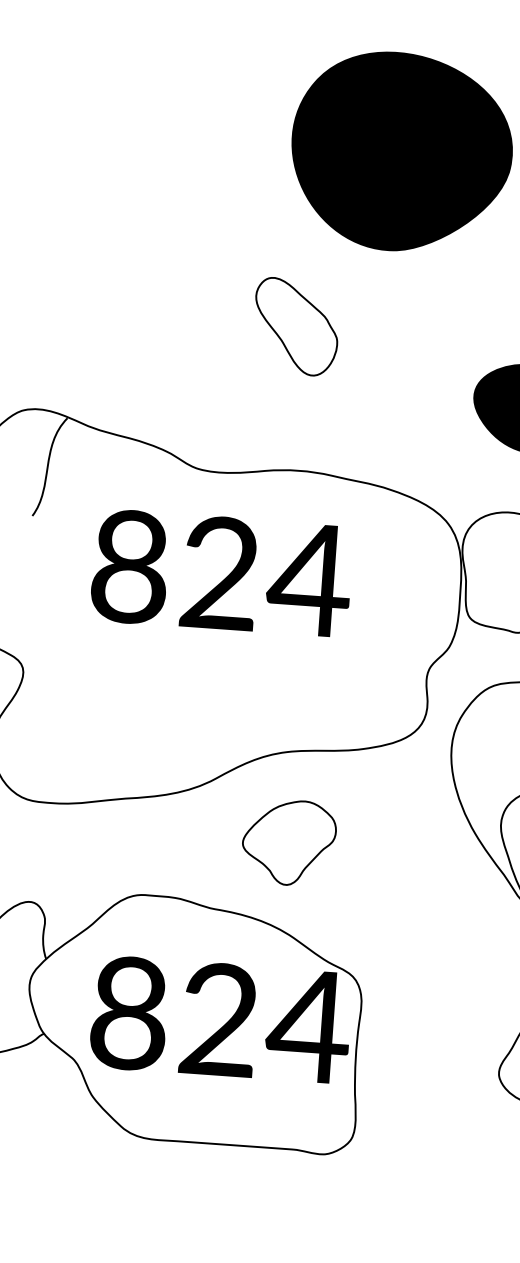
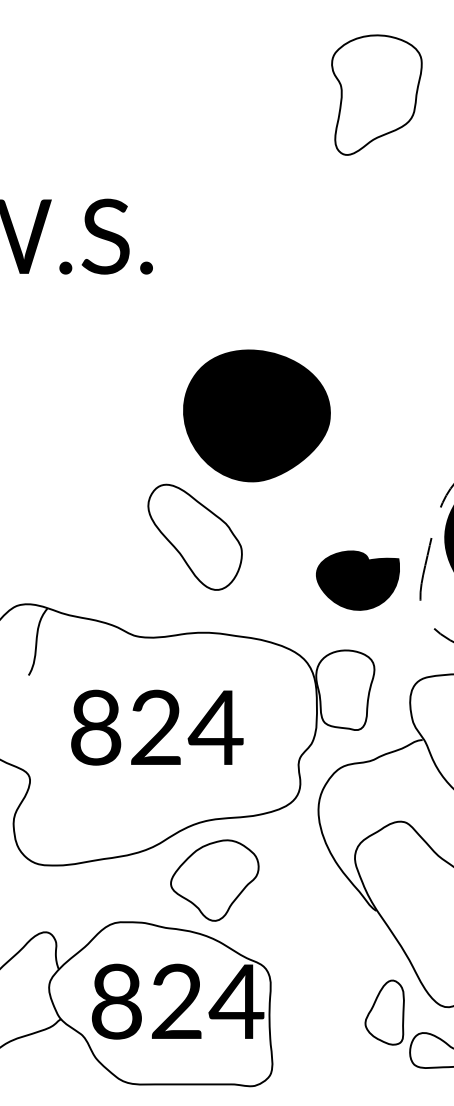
part: (295, 325) -> (194, 536), size x1.67
text: (222, 573) -> (157, 727), moved
part: (288, 842) -> (214, 880), size x1.43

